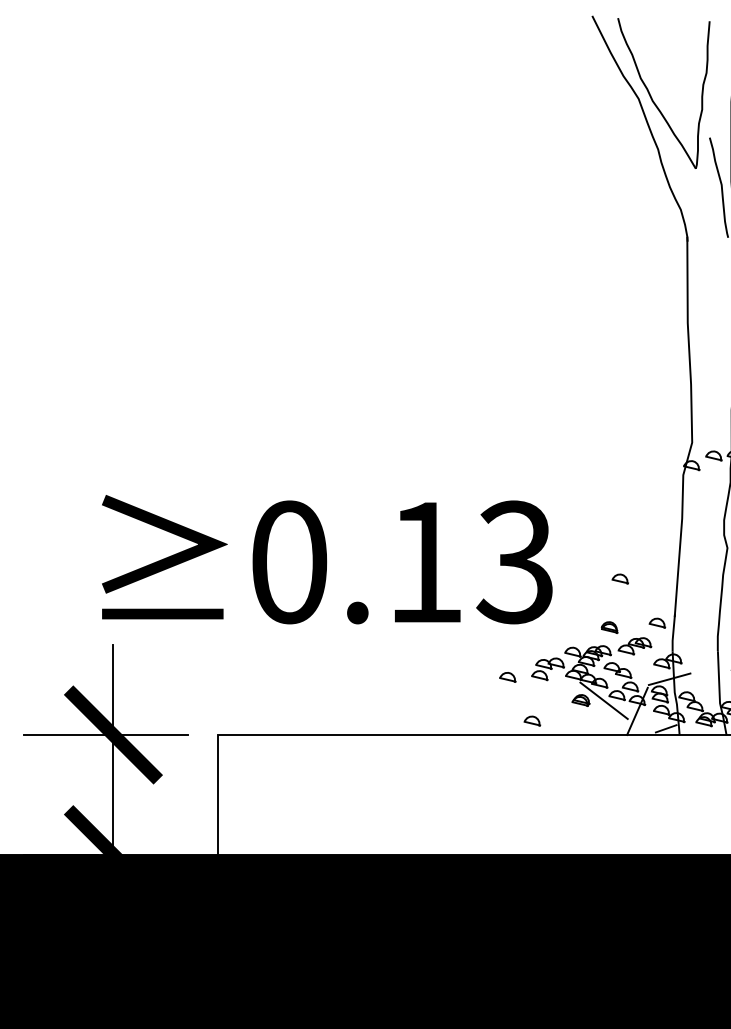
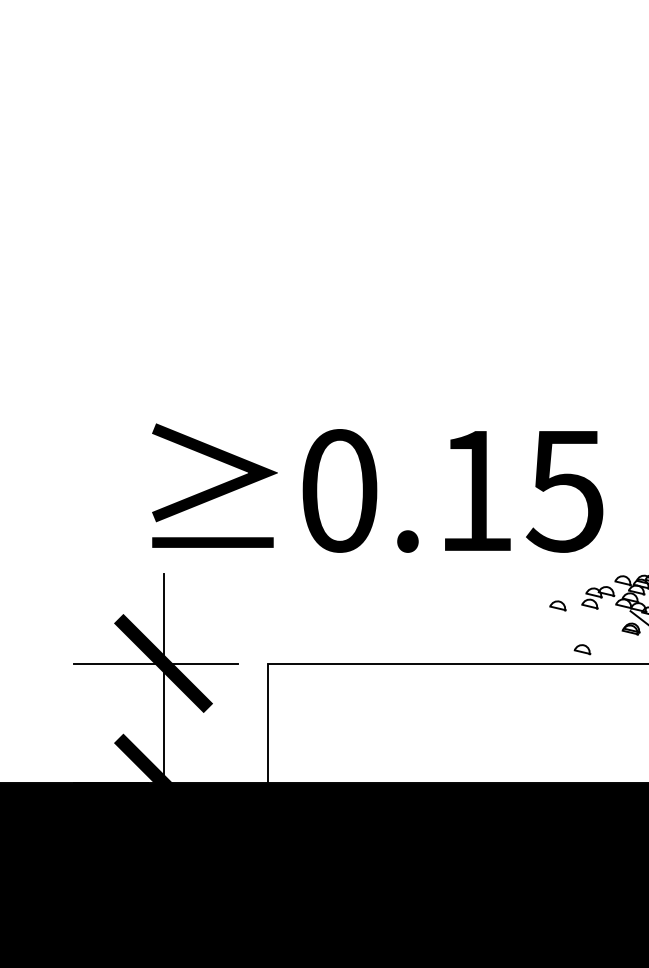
text: (514, 562) -> (564, 491), 0.13 -> 0.15

